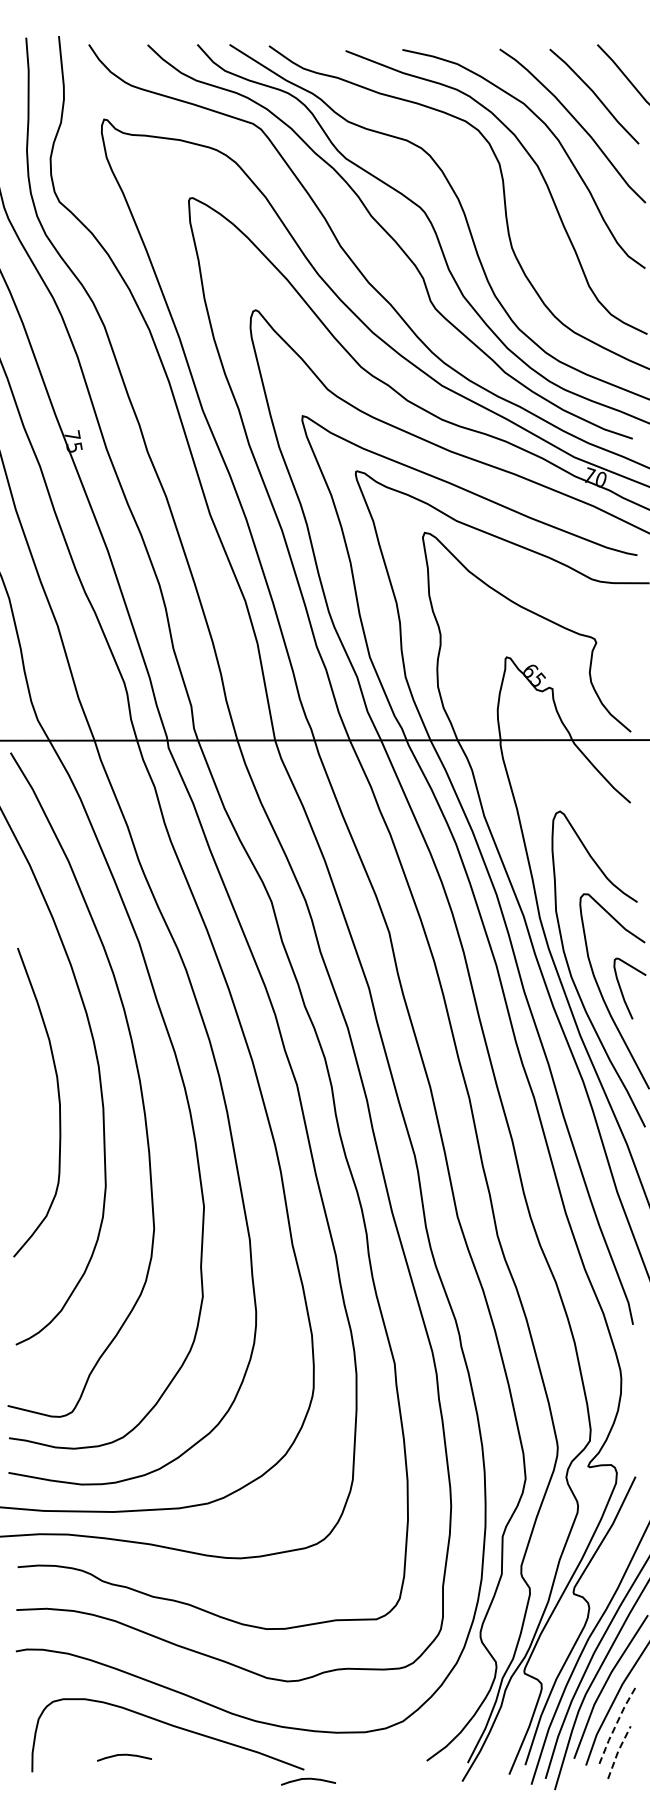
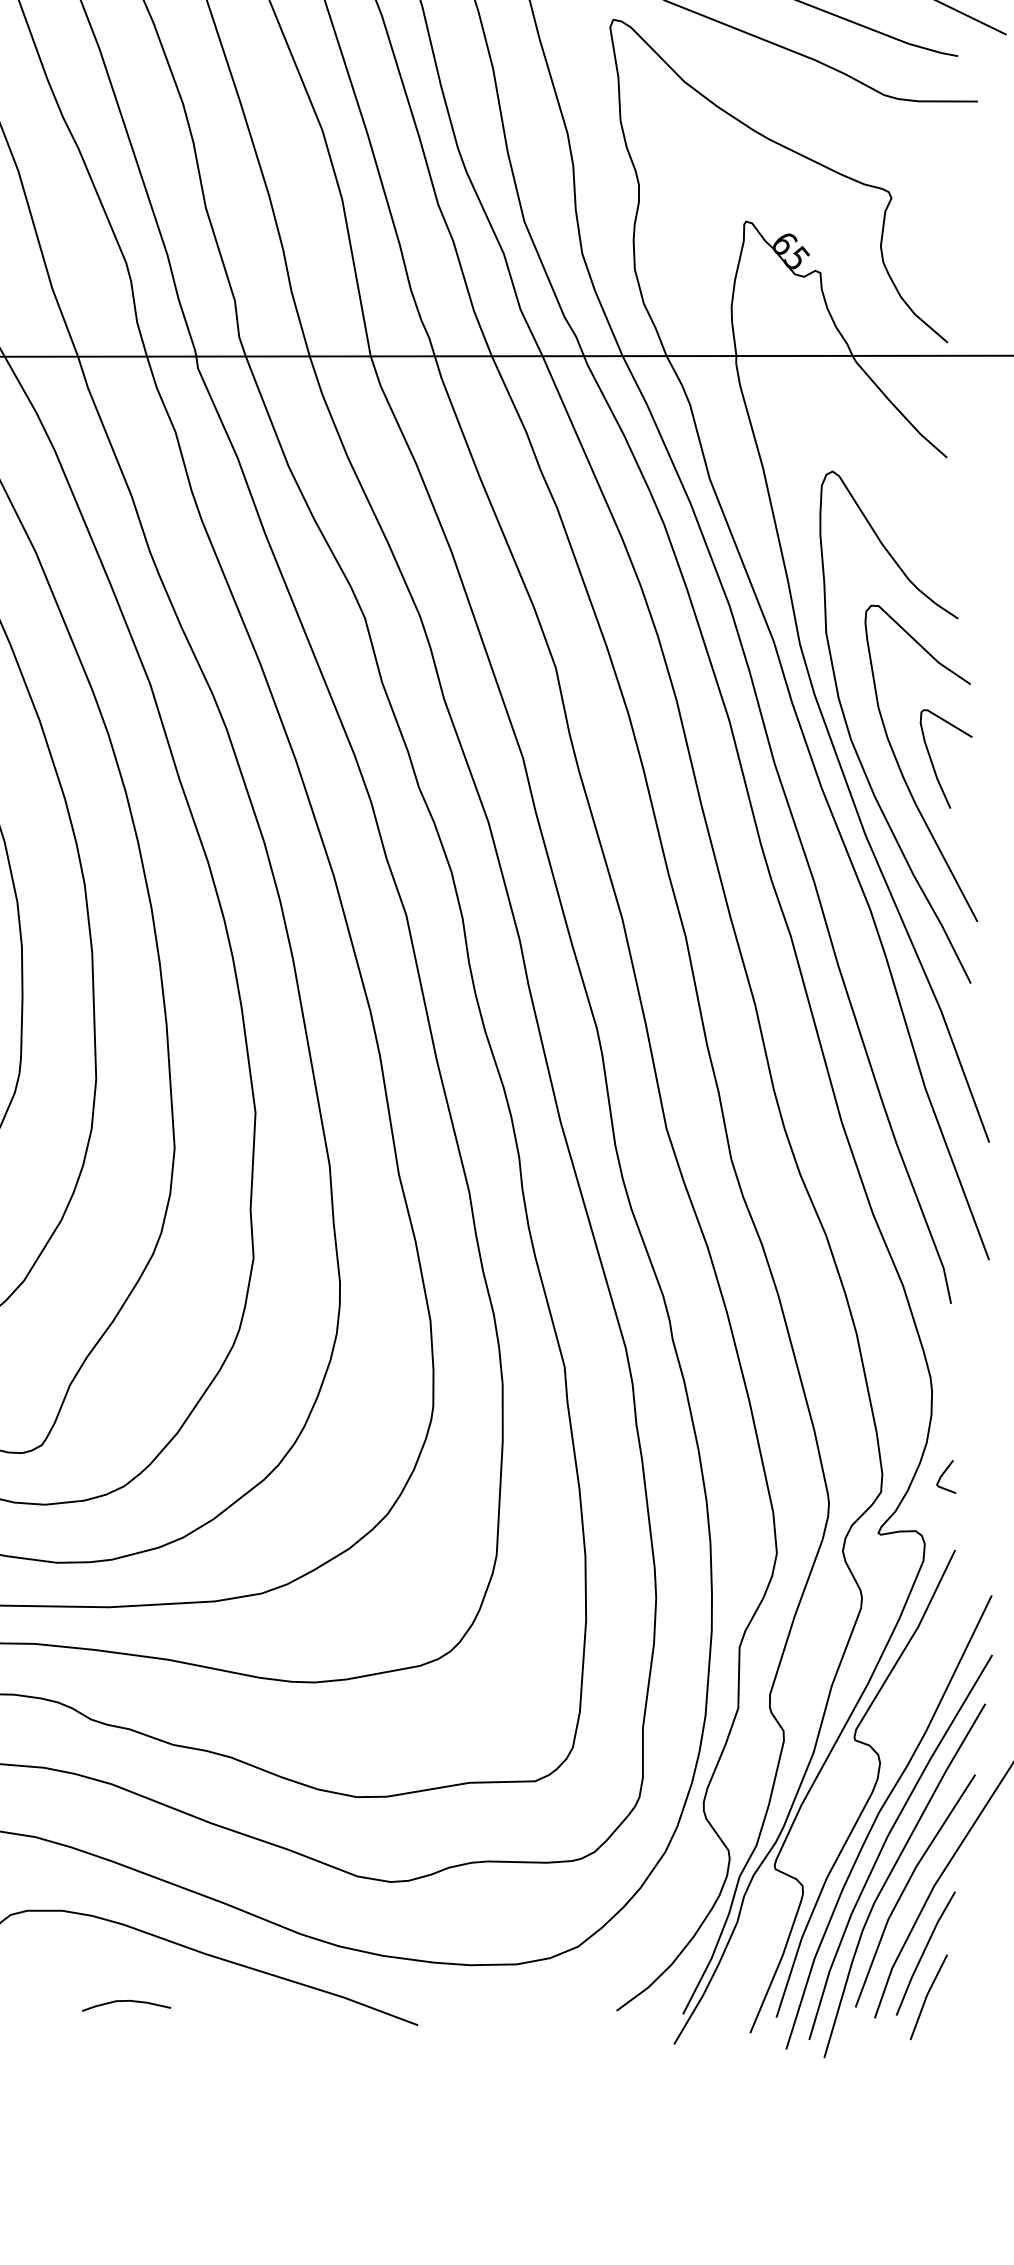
line: (628, 1430) -> (943, 1475), added
line: (616, 1725) -> (924, 1953), dashed -> solid
line: (618, 1751) -> (927, 1995), dashed -> solid
curve: (308, 1779) -> (424, 2040), removed

